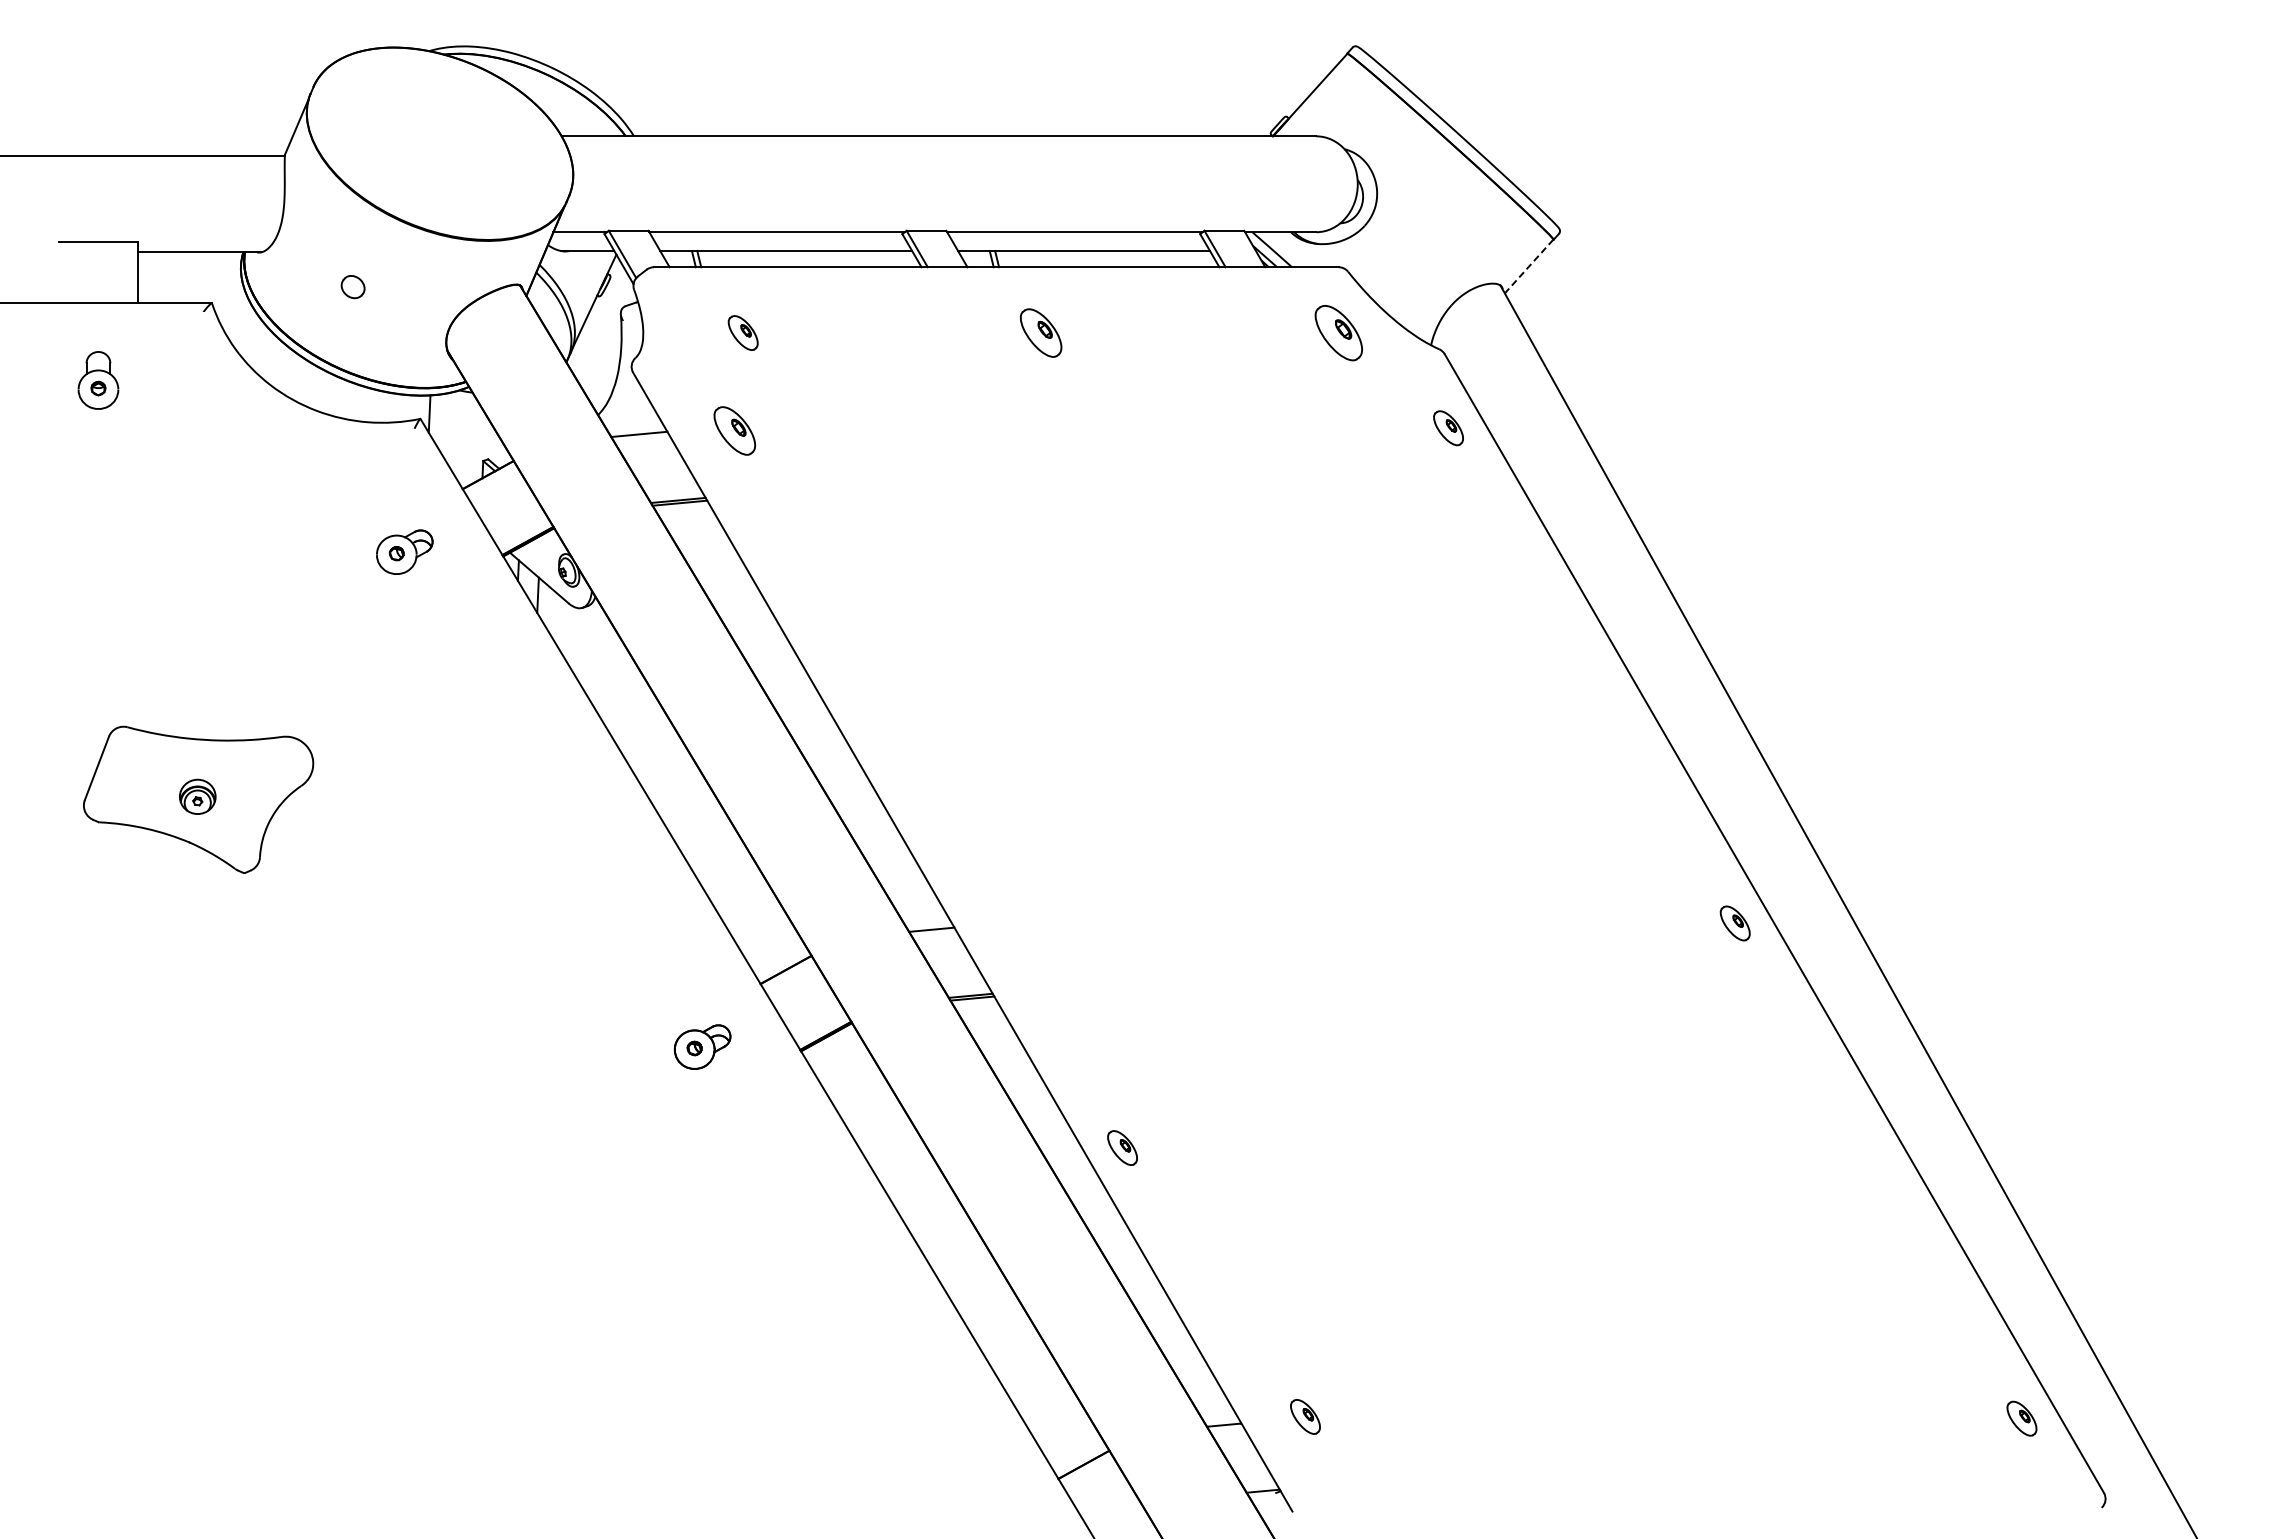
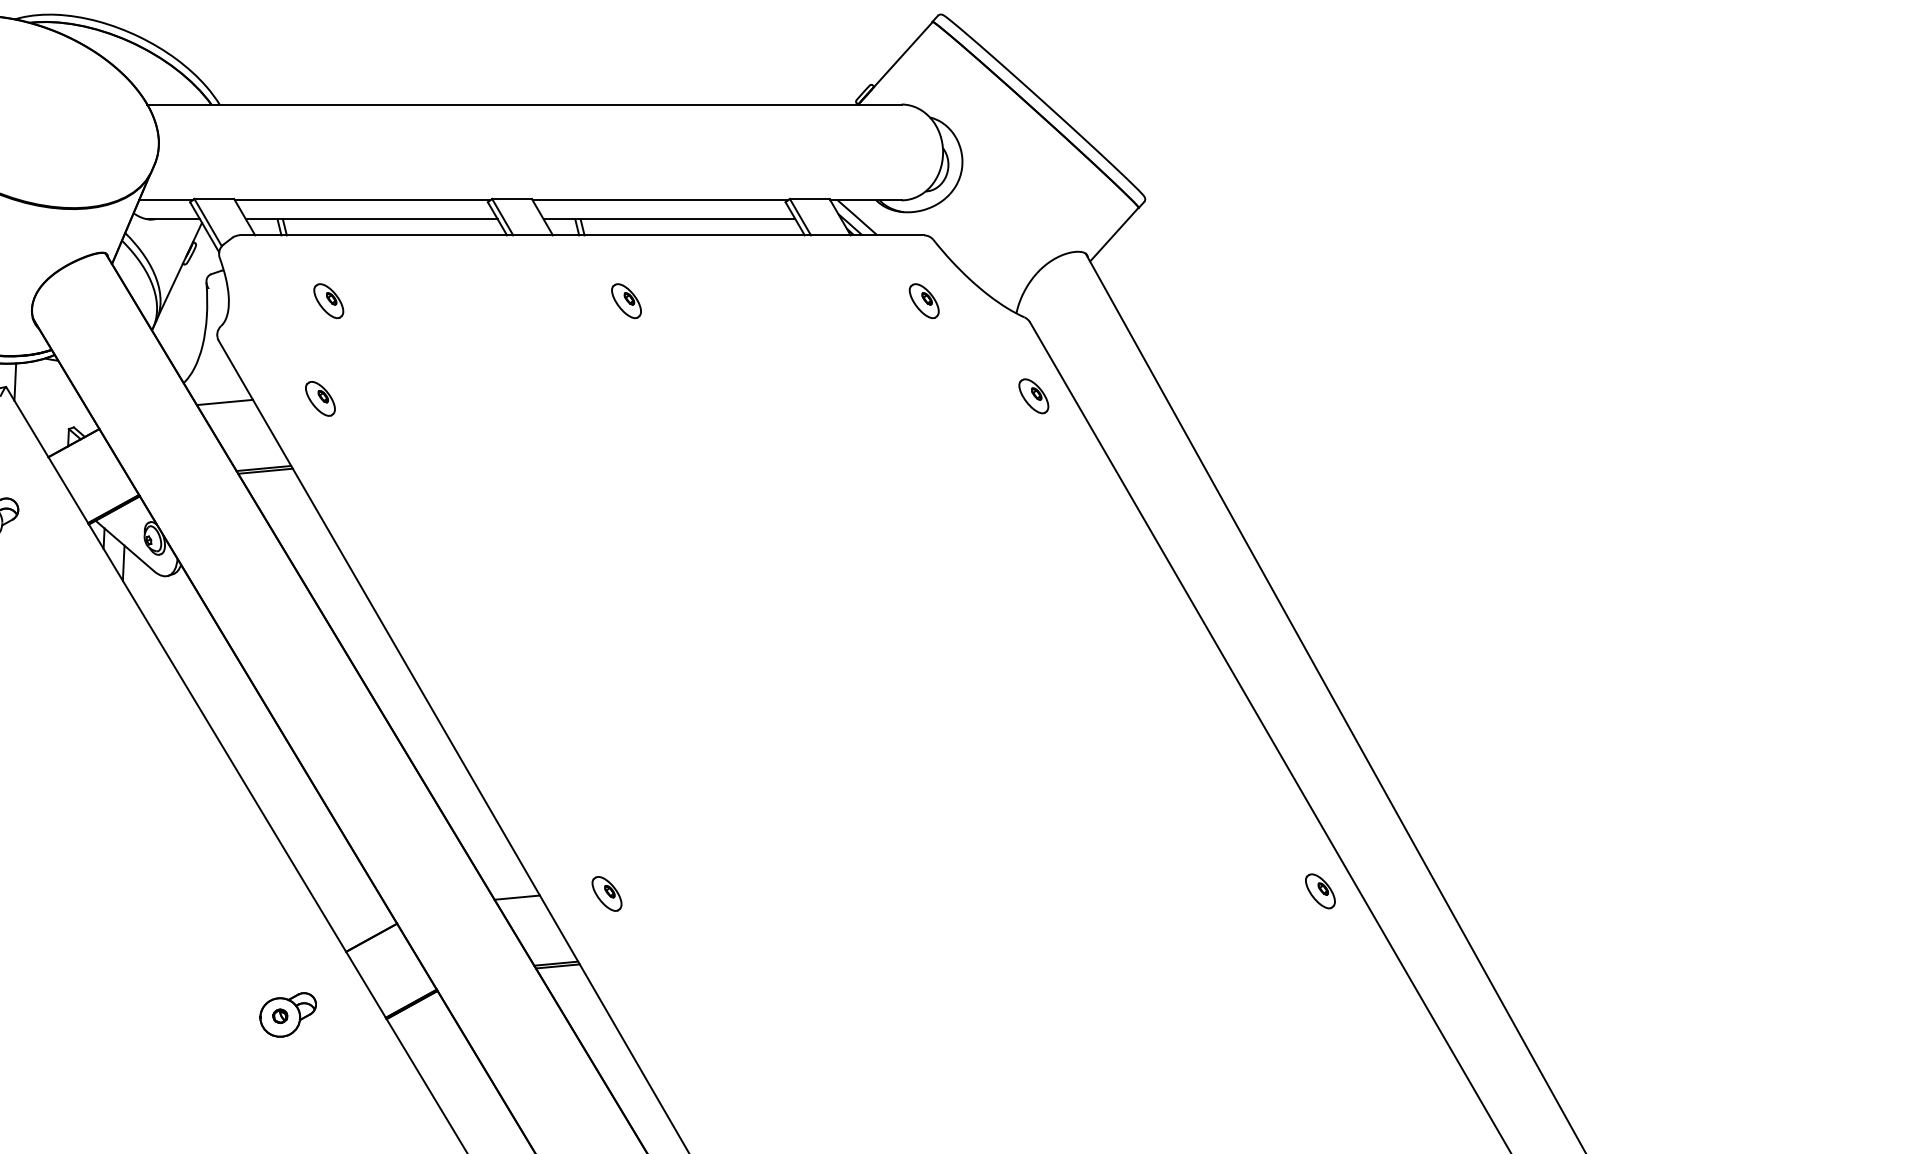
line: (1528, 266) -> (1113, 234), dashed -> solid
part: (1040, 332) -> (625, 300), size x0.71
part: (1338, 332) -> (923, 300), size x0.62
part: (734, 430) -> (320, 398), size x0.71
part: (1122, 1147) -> (606, 893), moved

